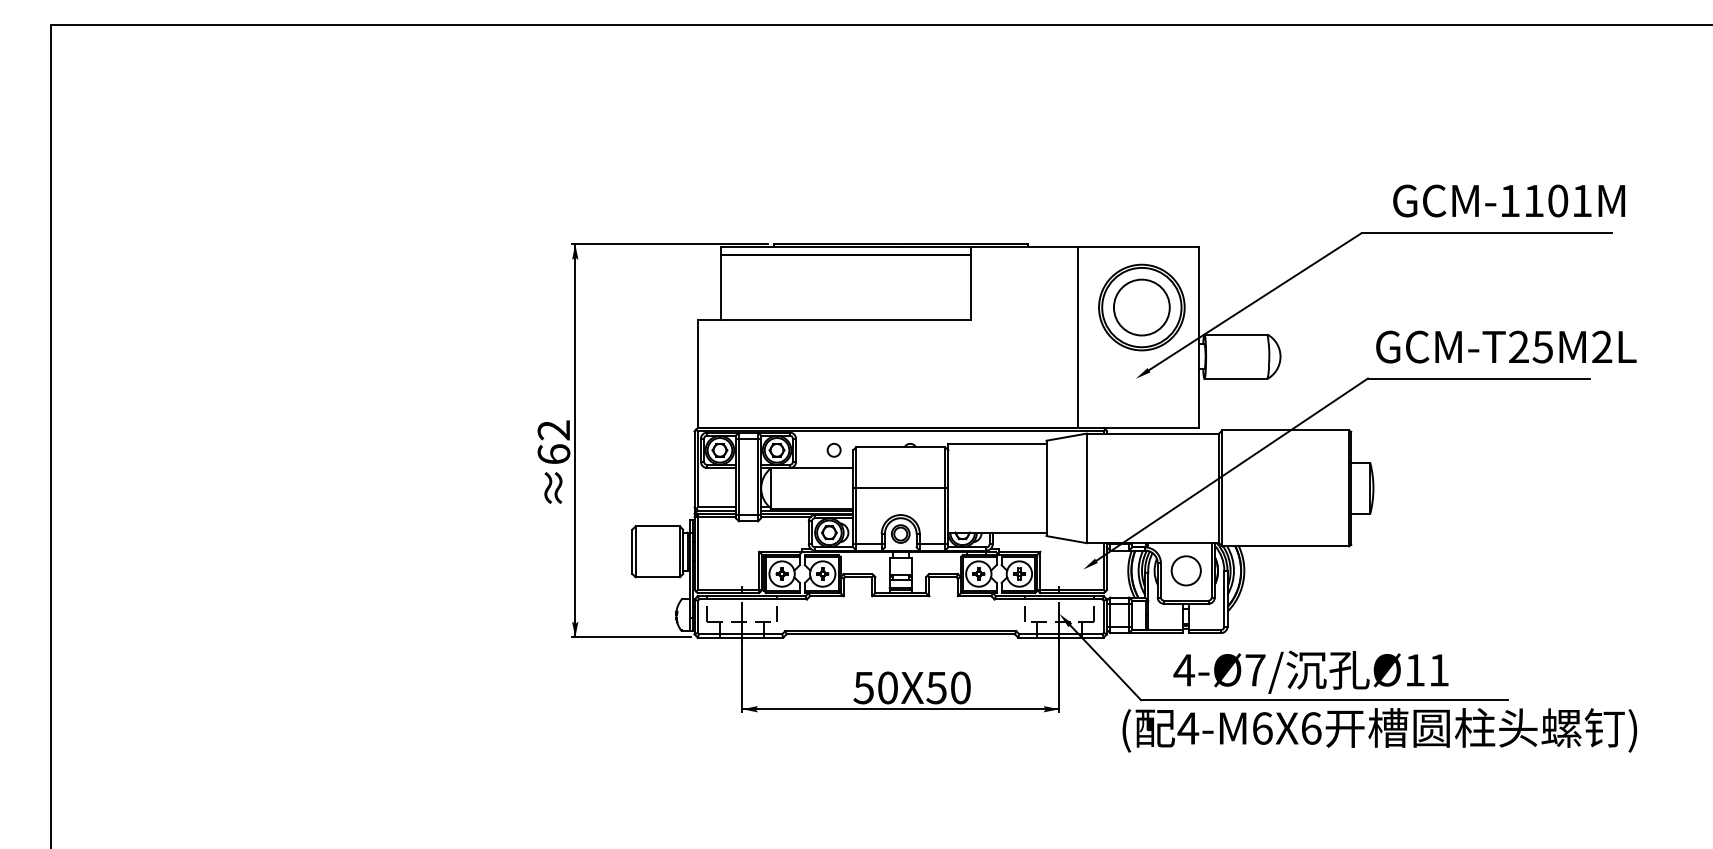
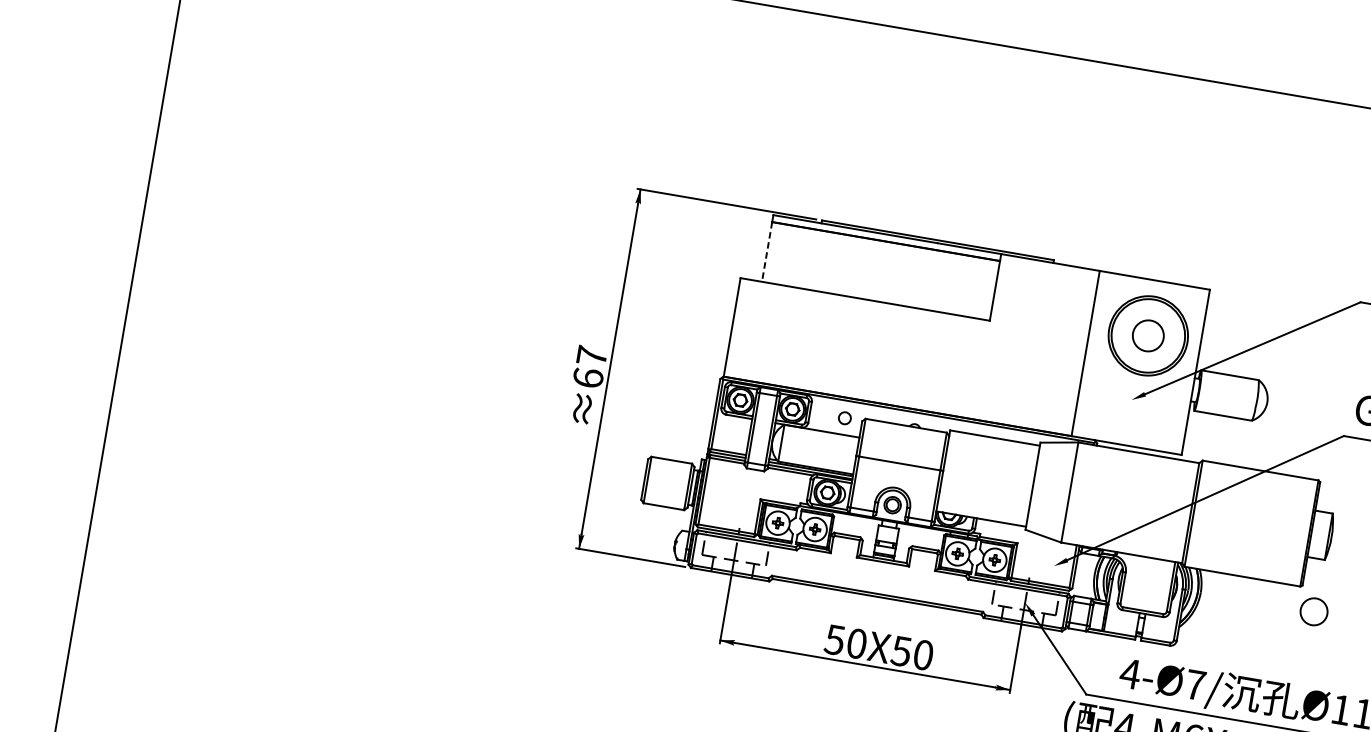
line: (721, 287) -> (767, 251), solid -> dashed
circle: (1141, 307) -> (1148, 335), size x0.6
text: (553, 430) -> (591, 356), 62 -> 67
circle: (1185, 570) -> (1313, 611), moved

